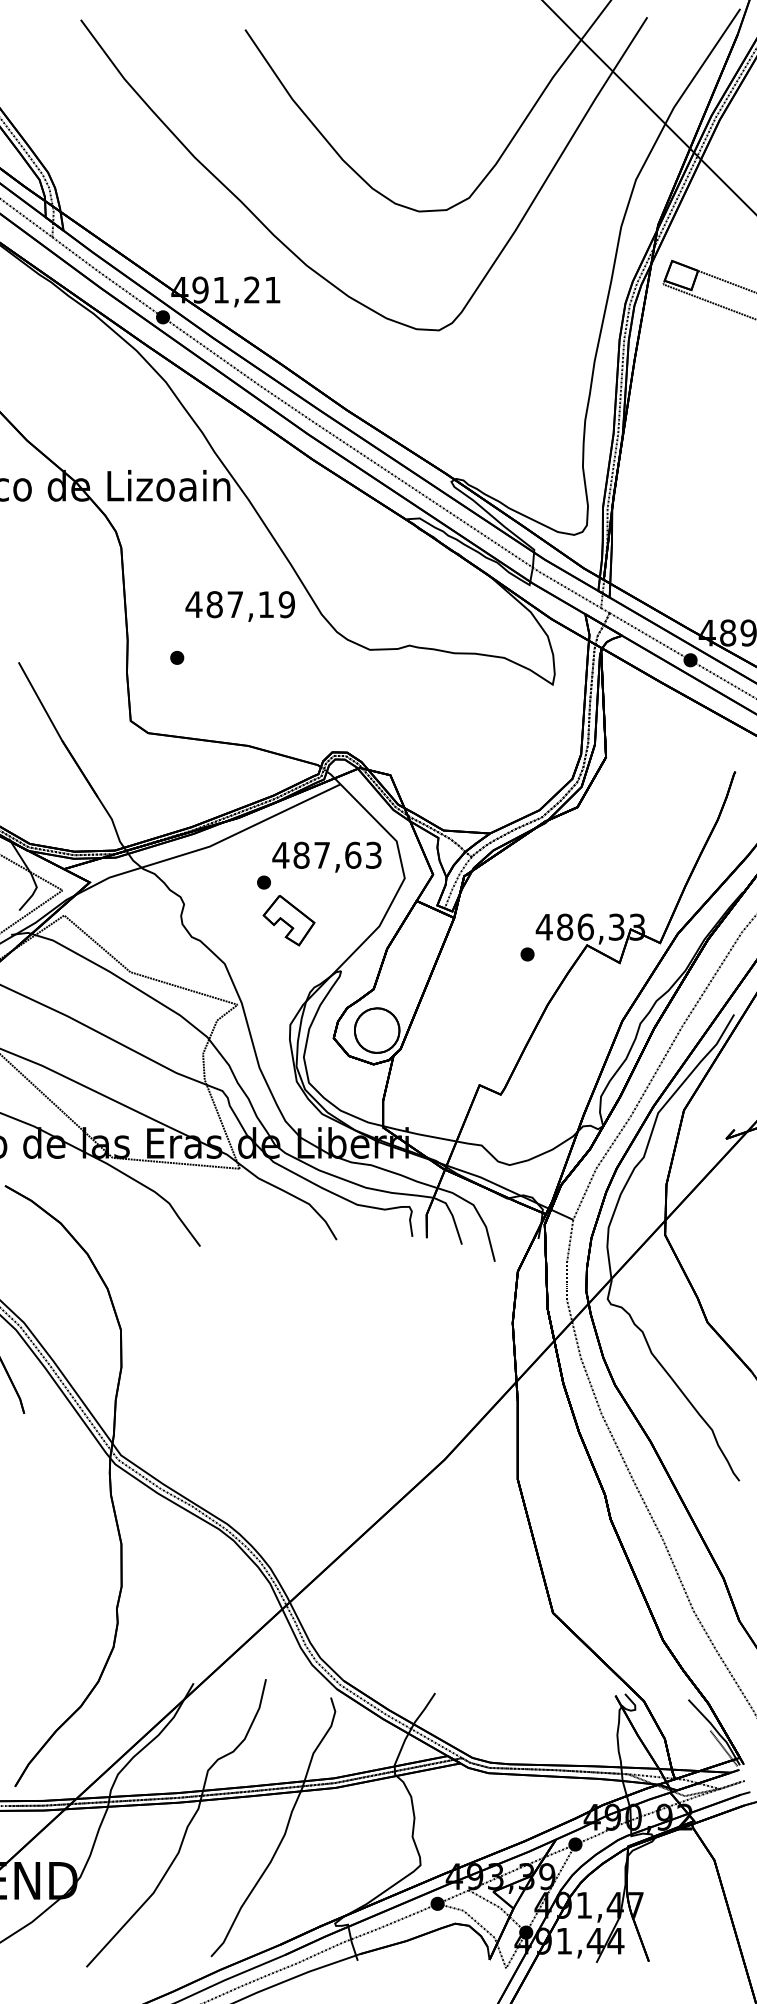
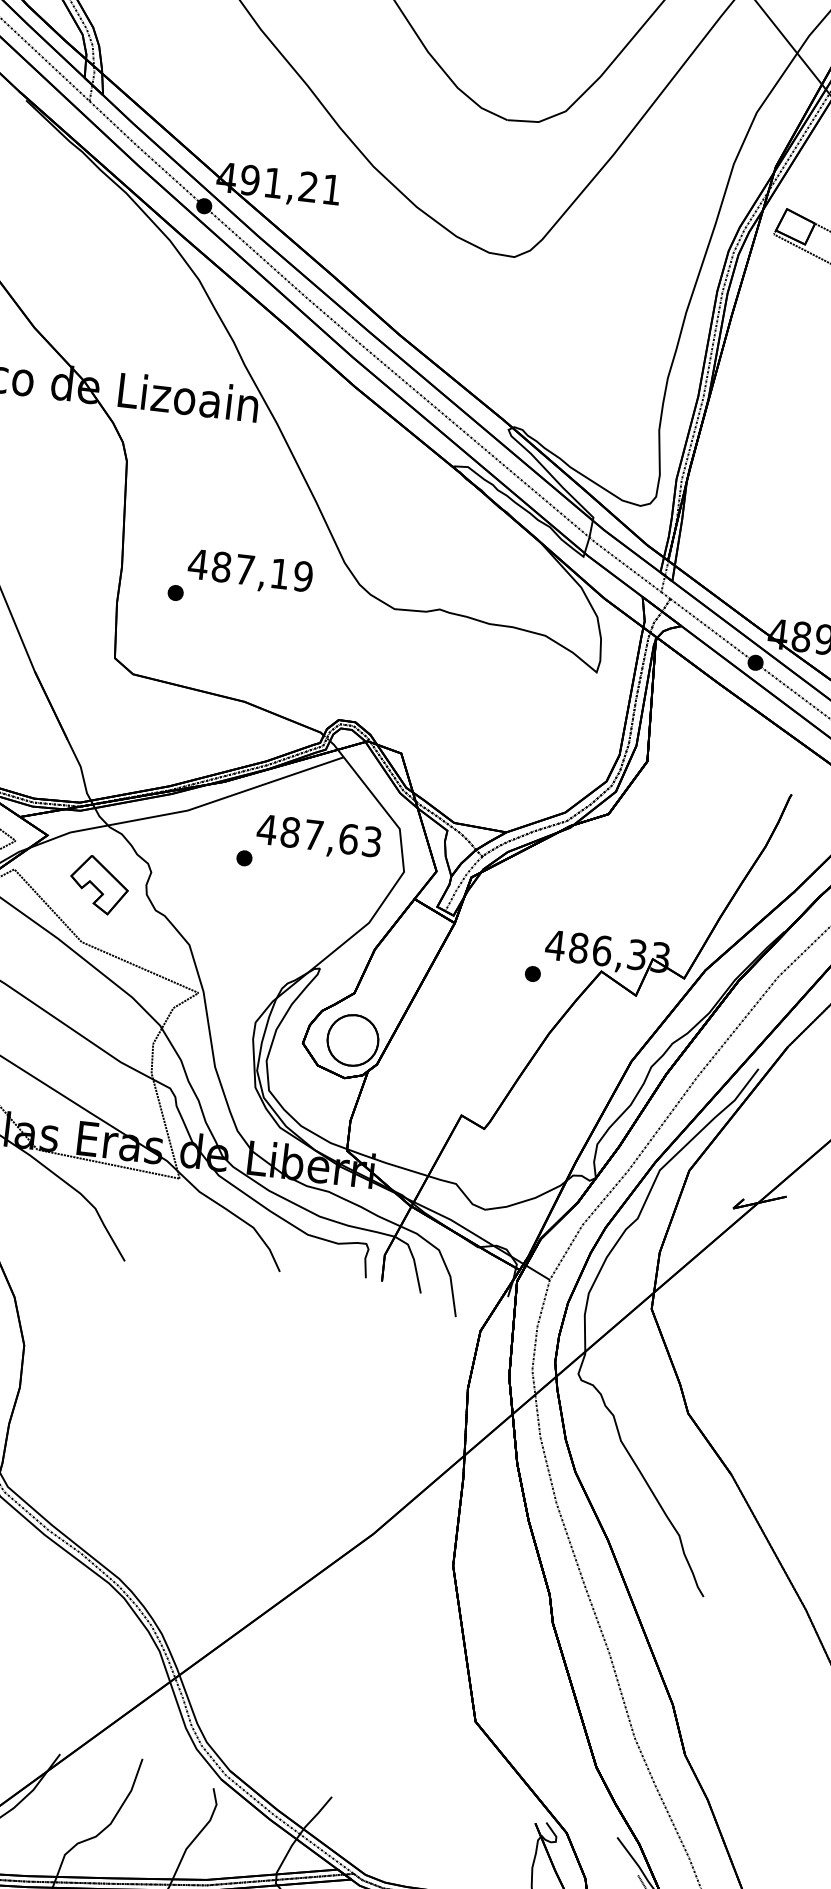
text: (239, 606) -> (249, 572), moved
part: (288, 920) -> (98, 884), moved

